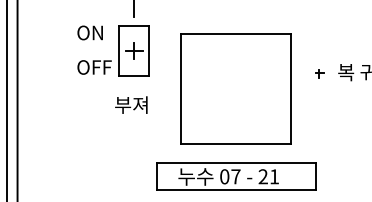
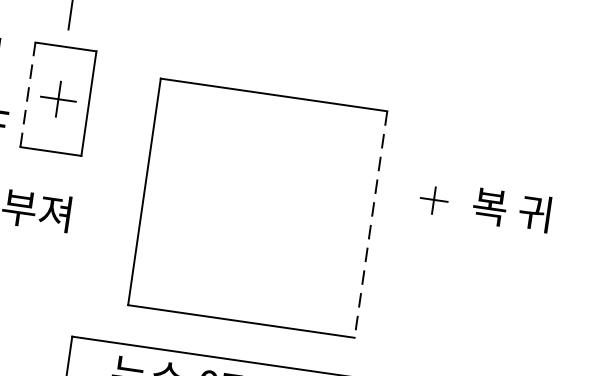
line: (119, 50) -> (28, 93), solid -> dashed
part: (319, 73) -> (434, 200), size x1.6
line: (290, 89) -> (369, 225), solid -> dashed

